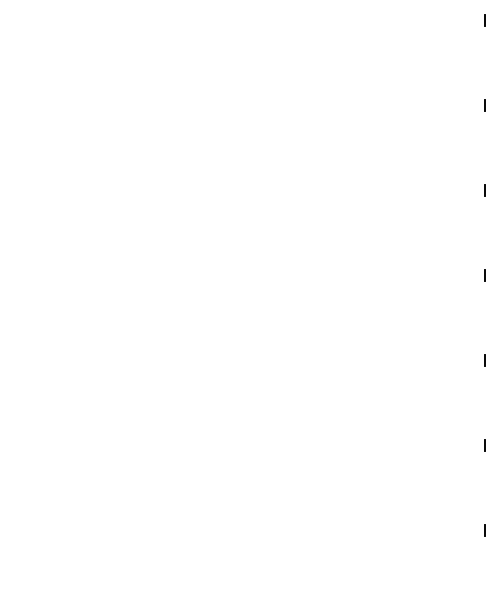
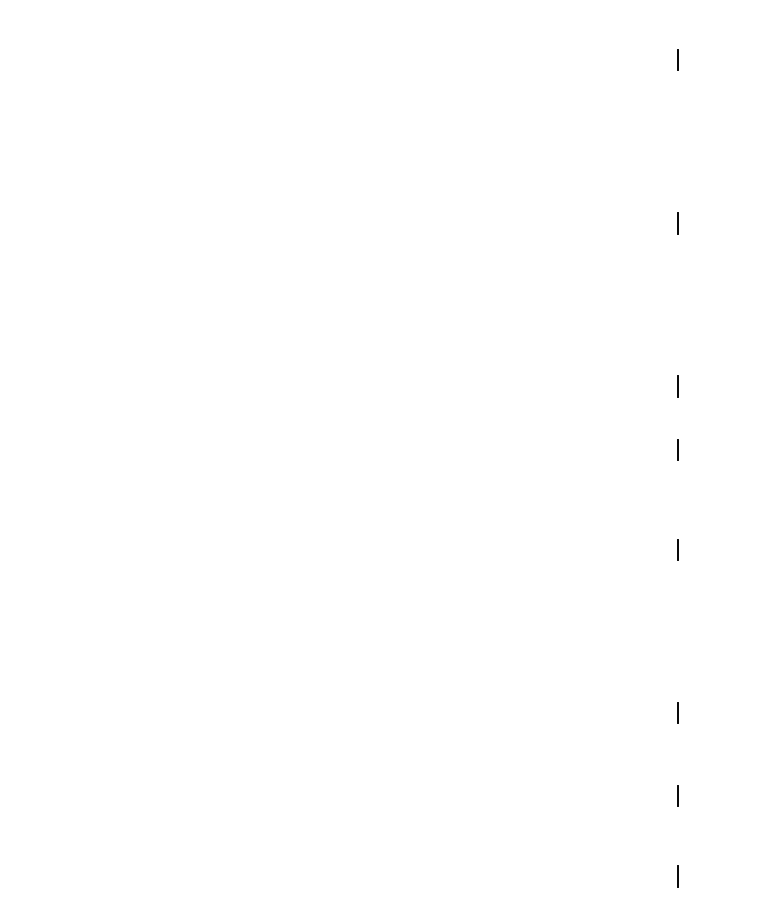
line: (484, 308) -> (677, 449), added
line: (484, 488) -> (677, 795), added

